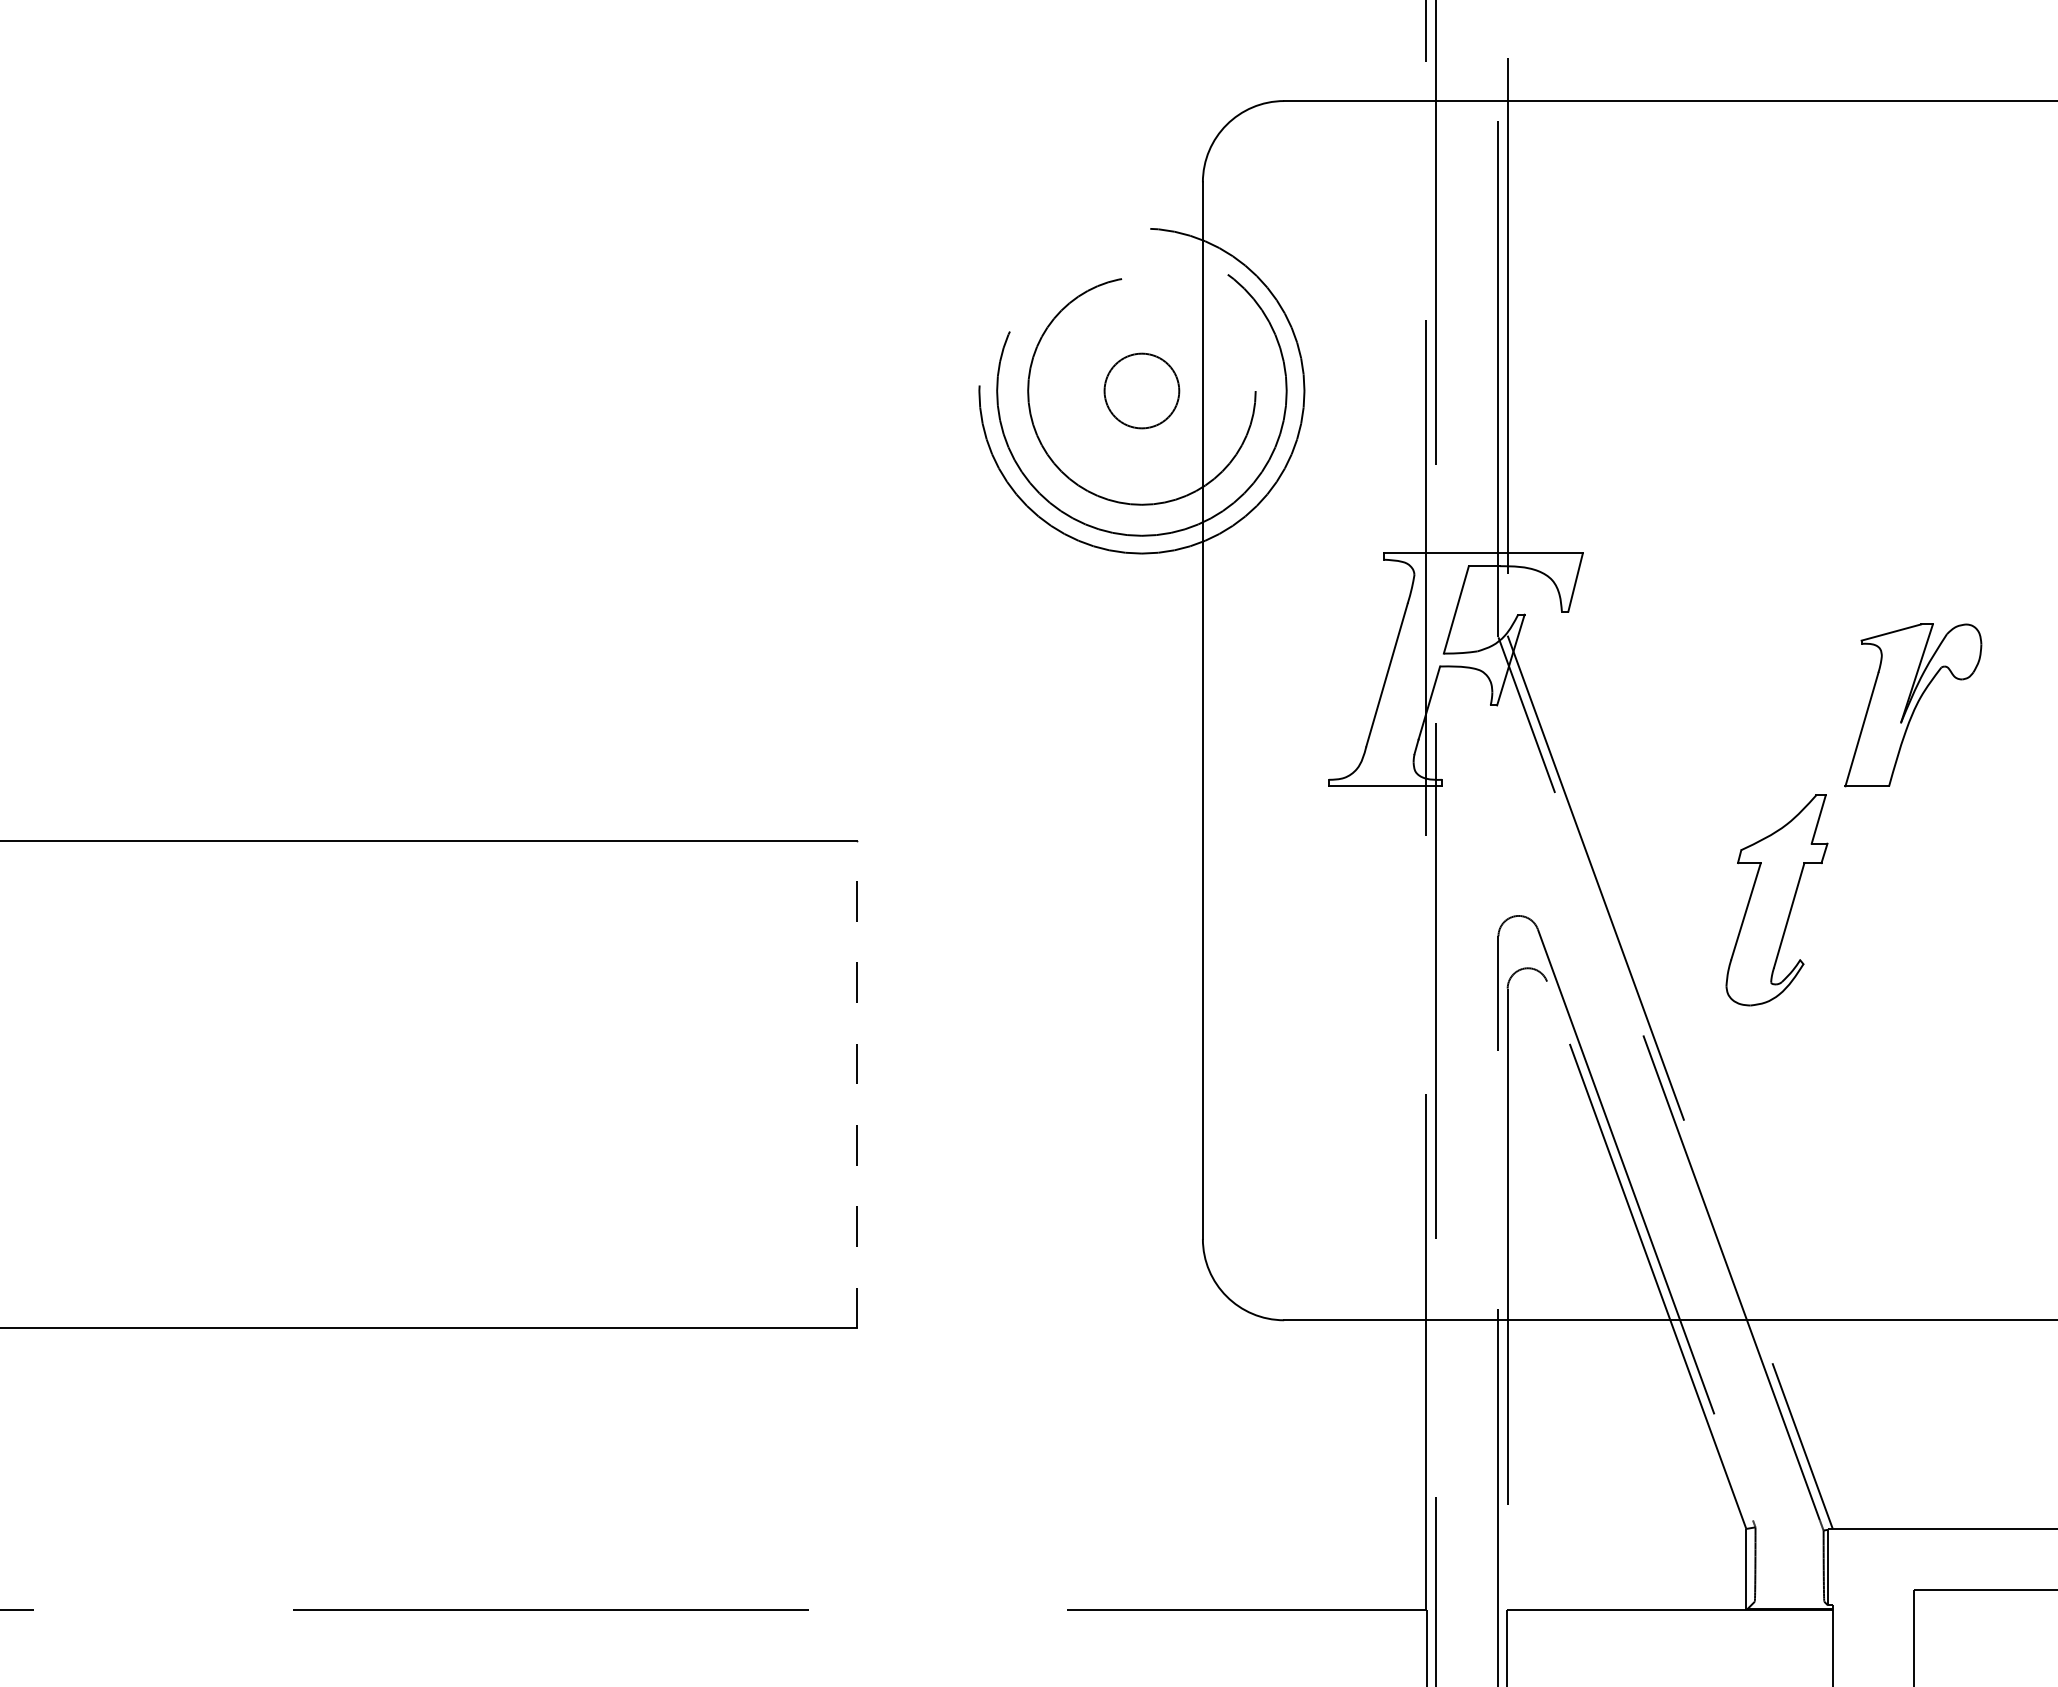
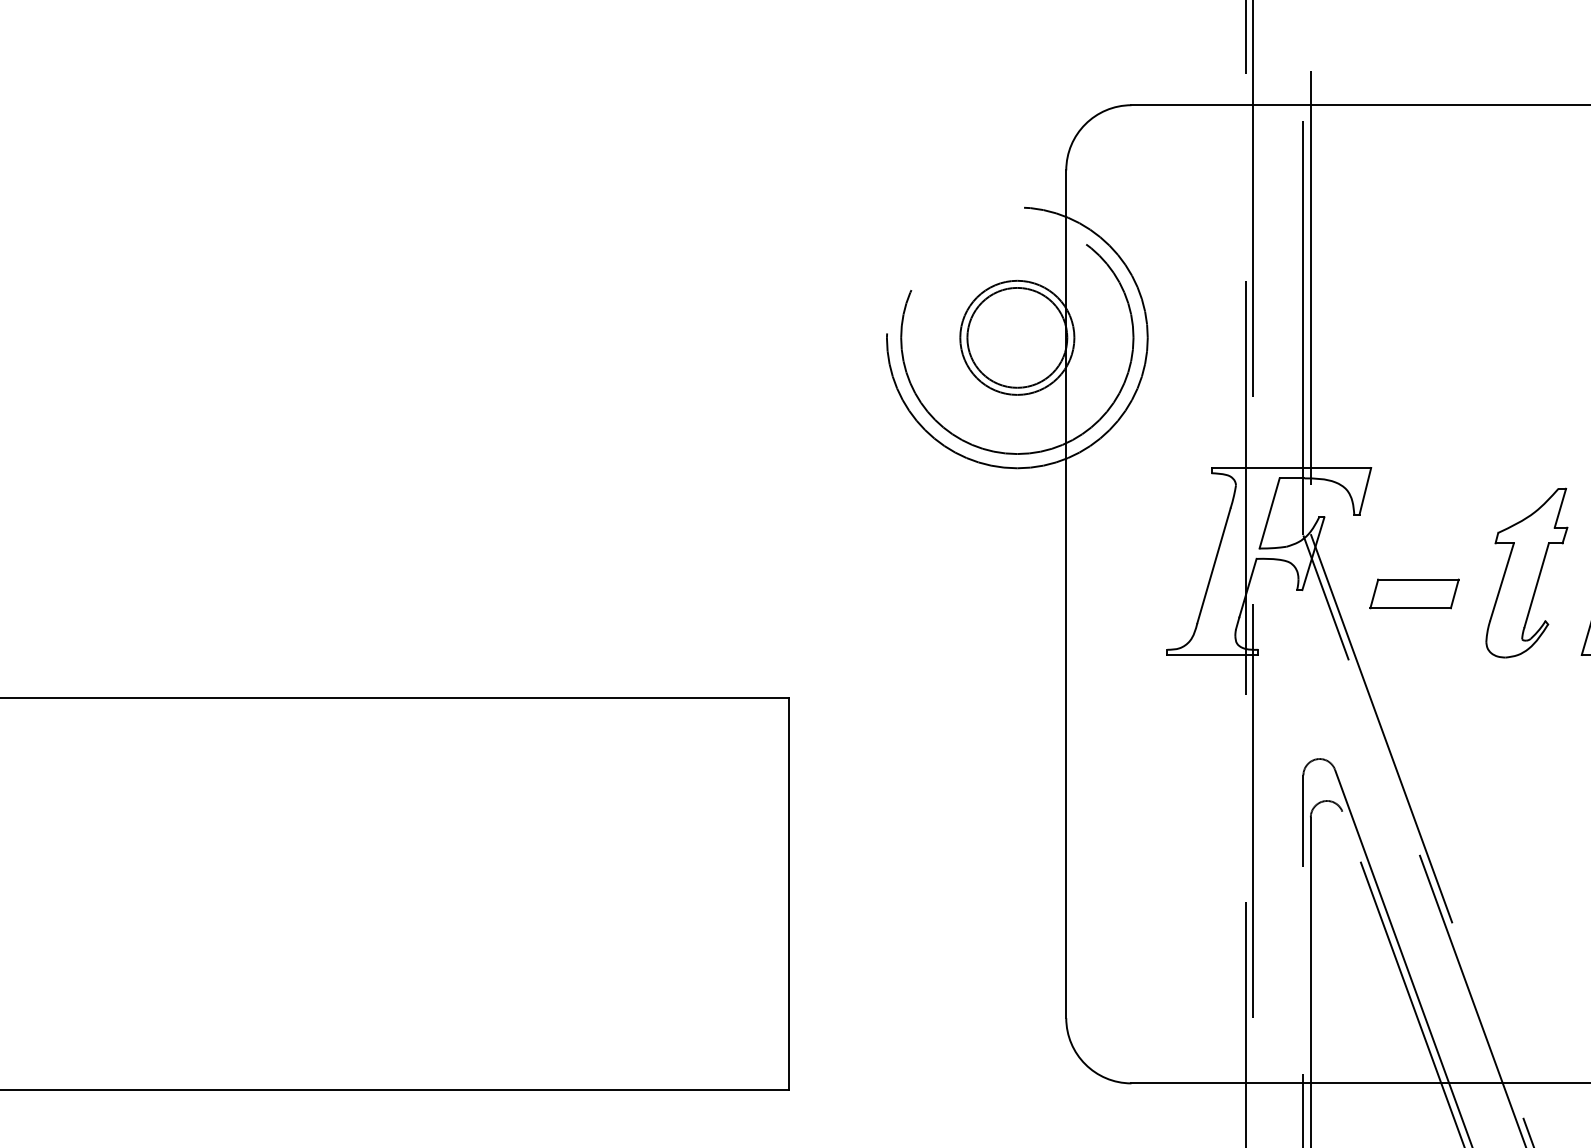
circle: (1141, 390) -> (1017, 337), size x0.62
circle: (1141, 390) -> (1017, 337), size x1.67
part: (1636, 709) -> (1414, 593), added
part: (1776, 900) -> (1526, 573), moved
line: (857, 1084) -> (789, 894), dashed -> solid

